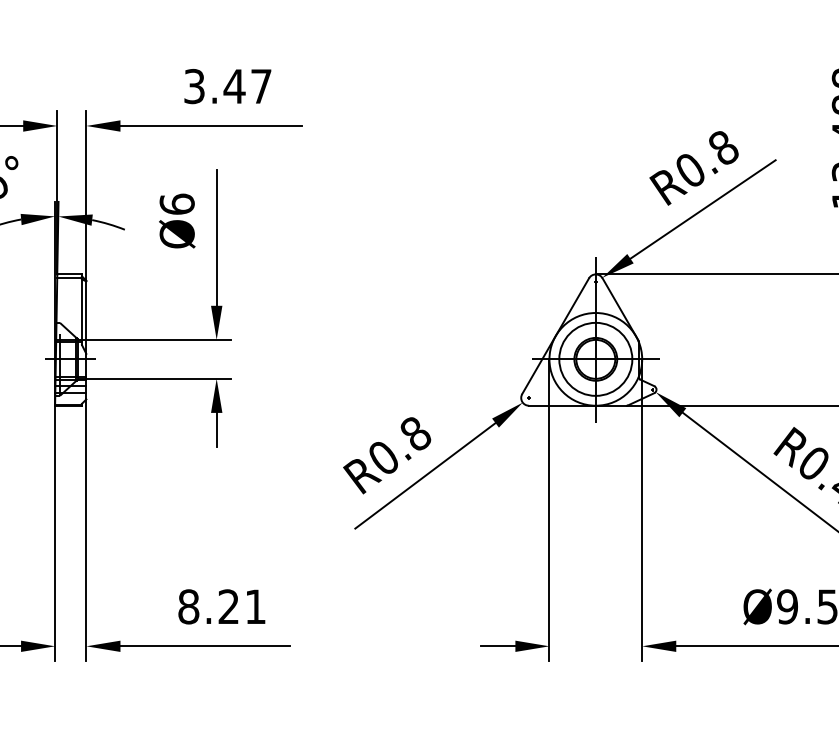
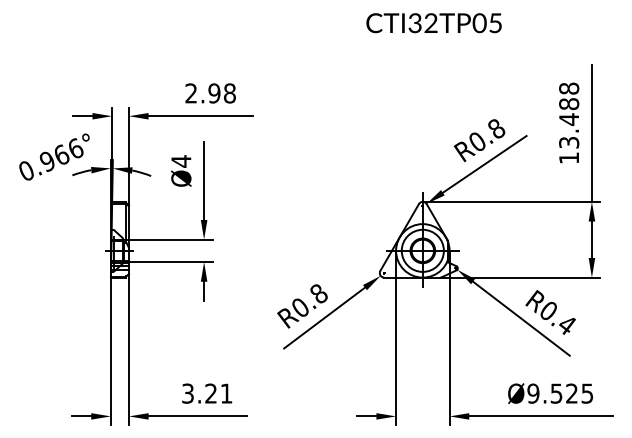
text: (227, 86) -> (210, 93), 3.47 -> 2.98
text: (177, 204) -> (181, 161), Ø6 -> Ø4
text: (189, 606) -> (188, 393), 8.21 -> 3.21

